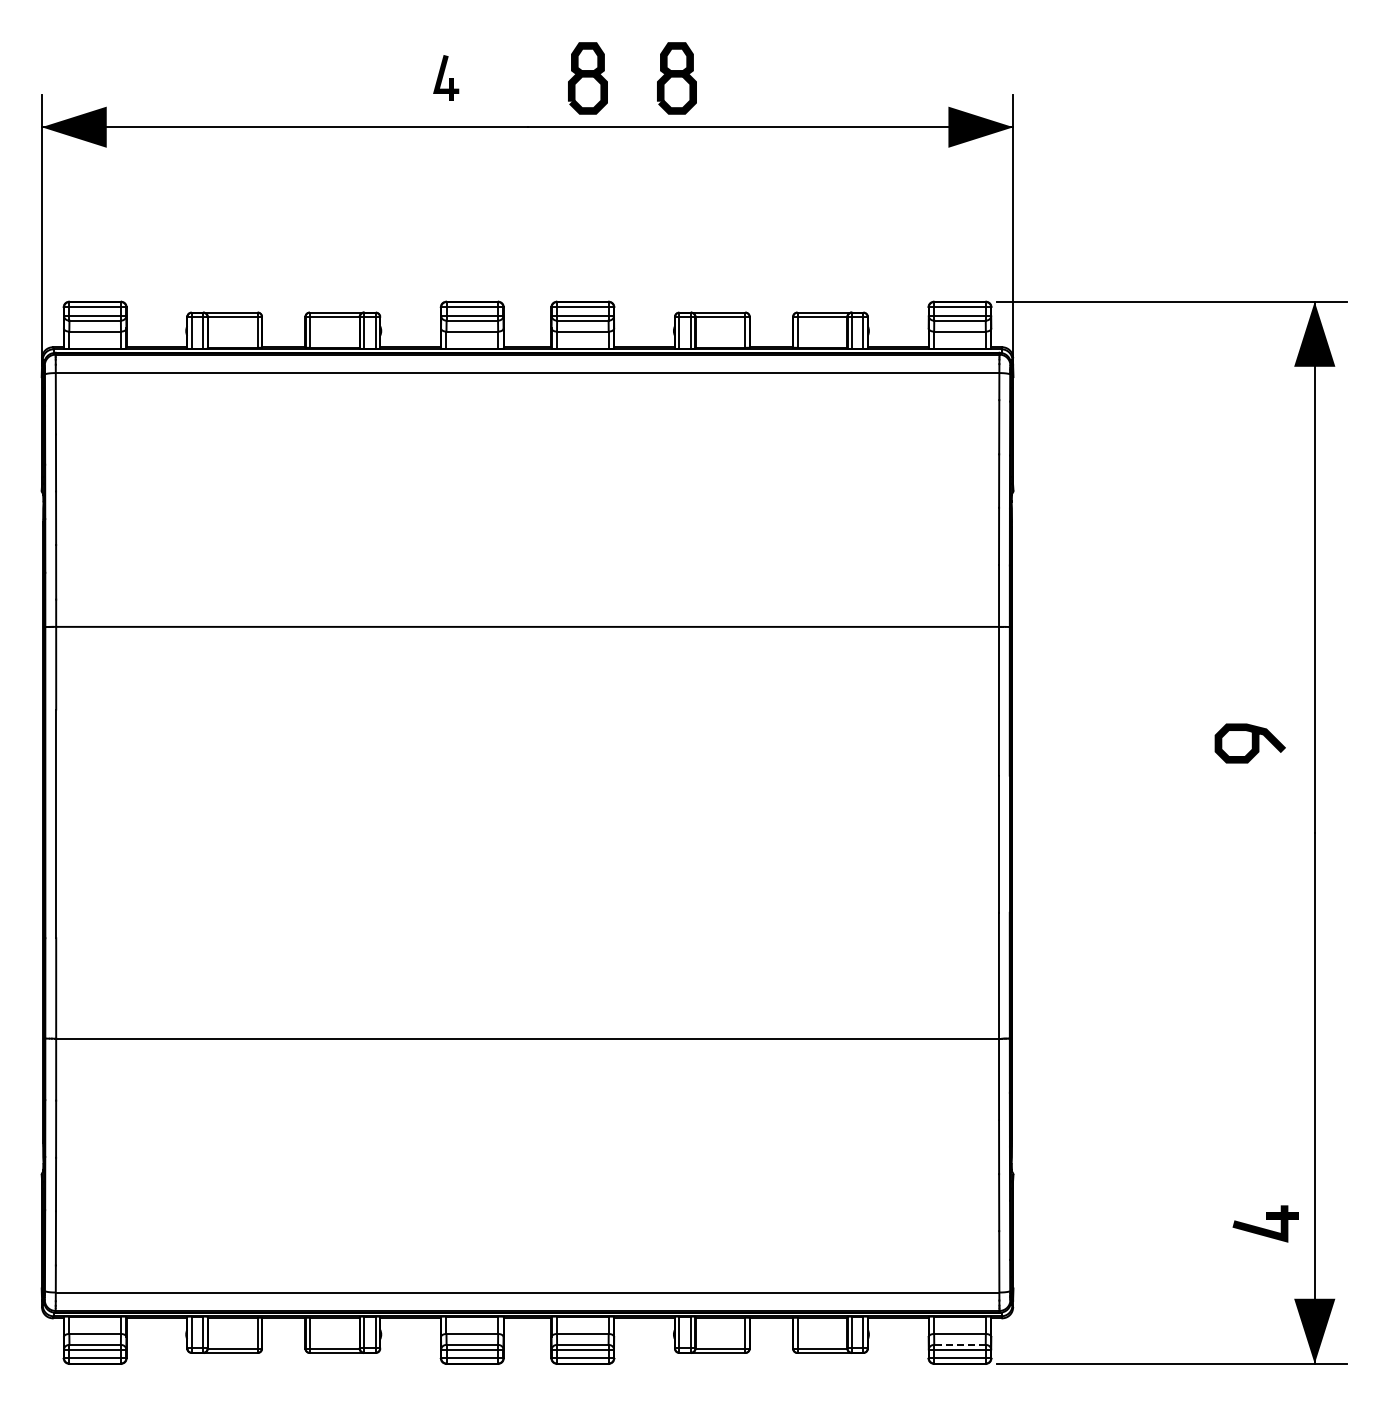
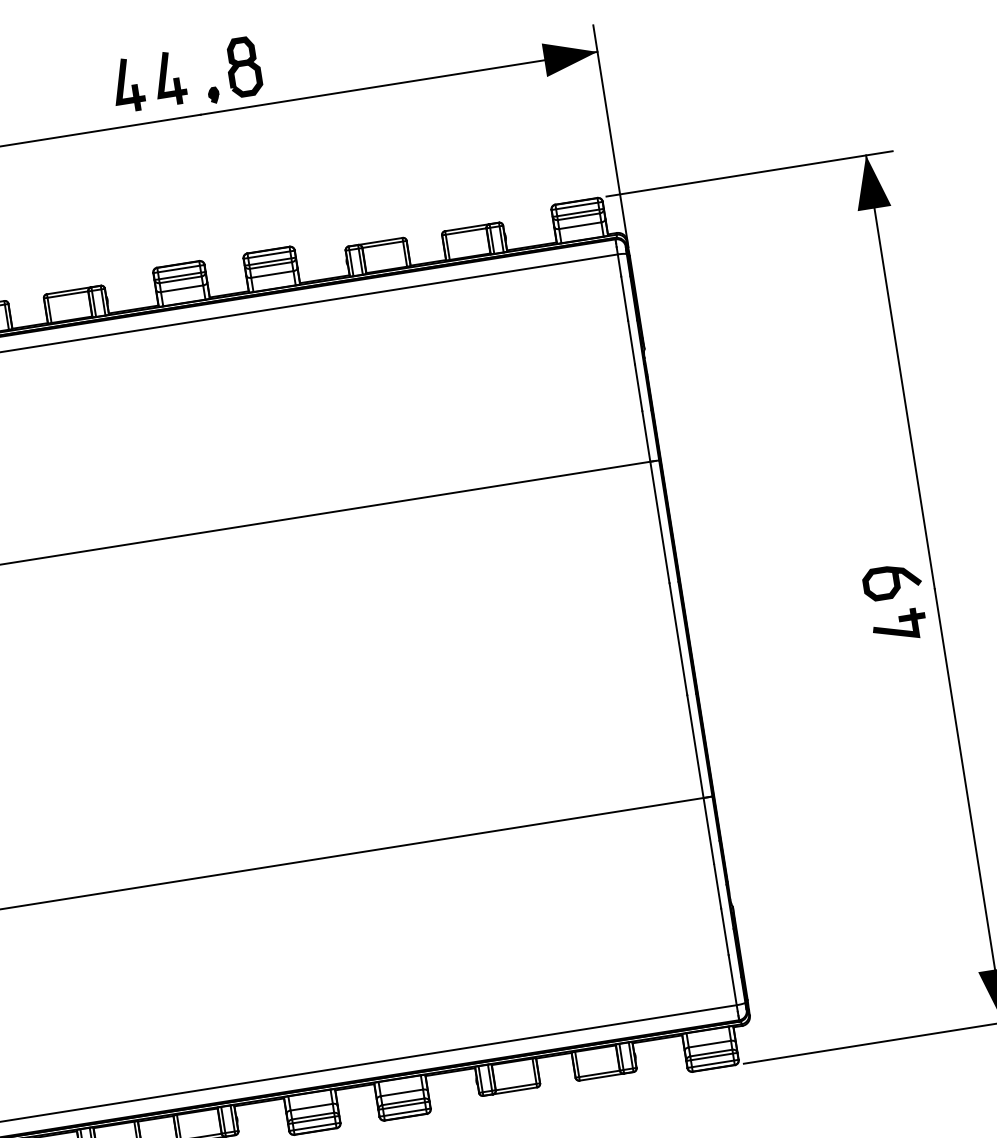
part: (445, 77) -> (127, 84), size x1.43
part: (496, 77) -> (168, 78), added
part: (676, 78) -> (316, 55), removed
part: (546, 106) -> (213, 95), added
curve: (1251, 743) -> (893, 581), moved
part: (1265, 1223) -> (899, 625), moved
line: (960, 1344) -> (711, 1052), dashed -> solid

